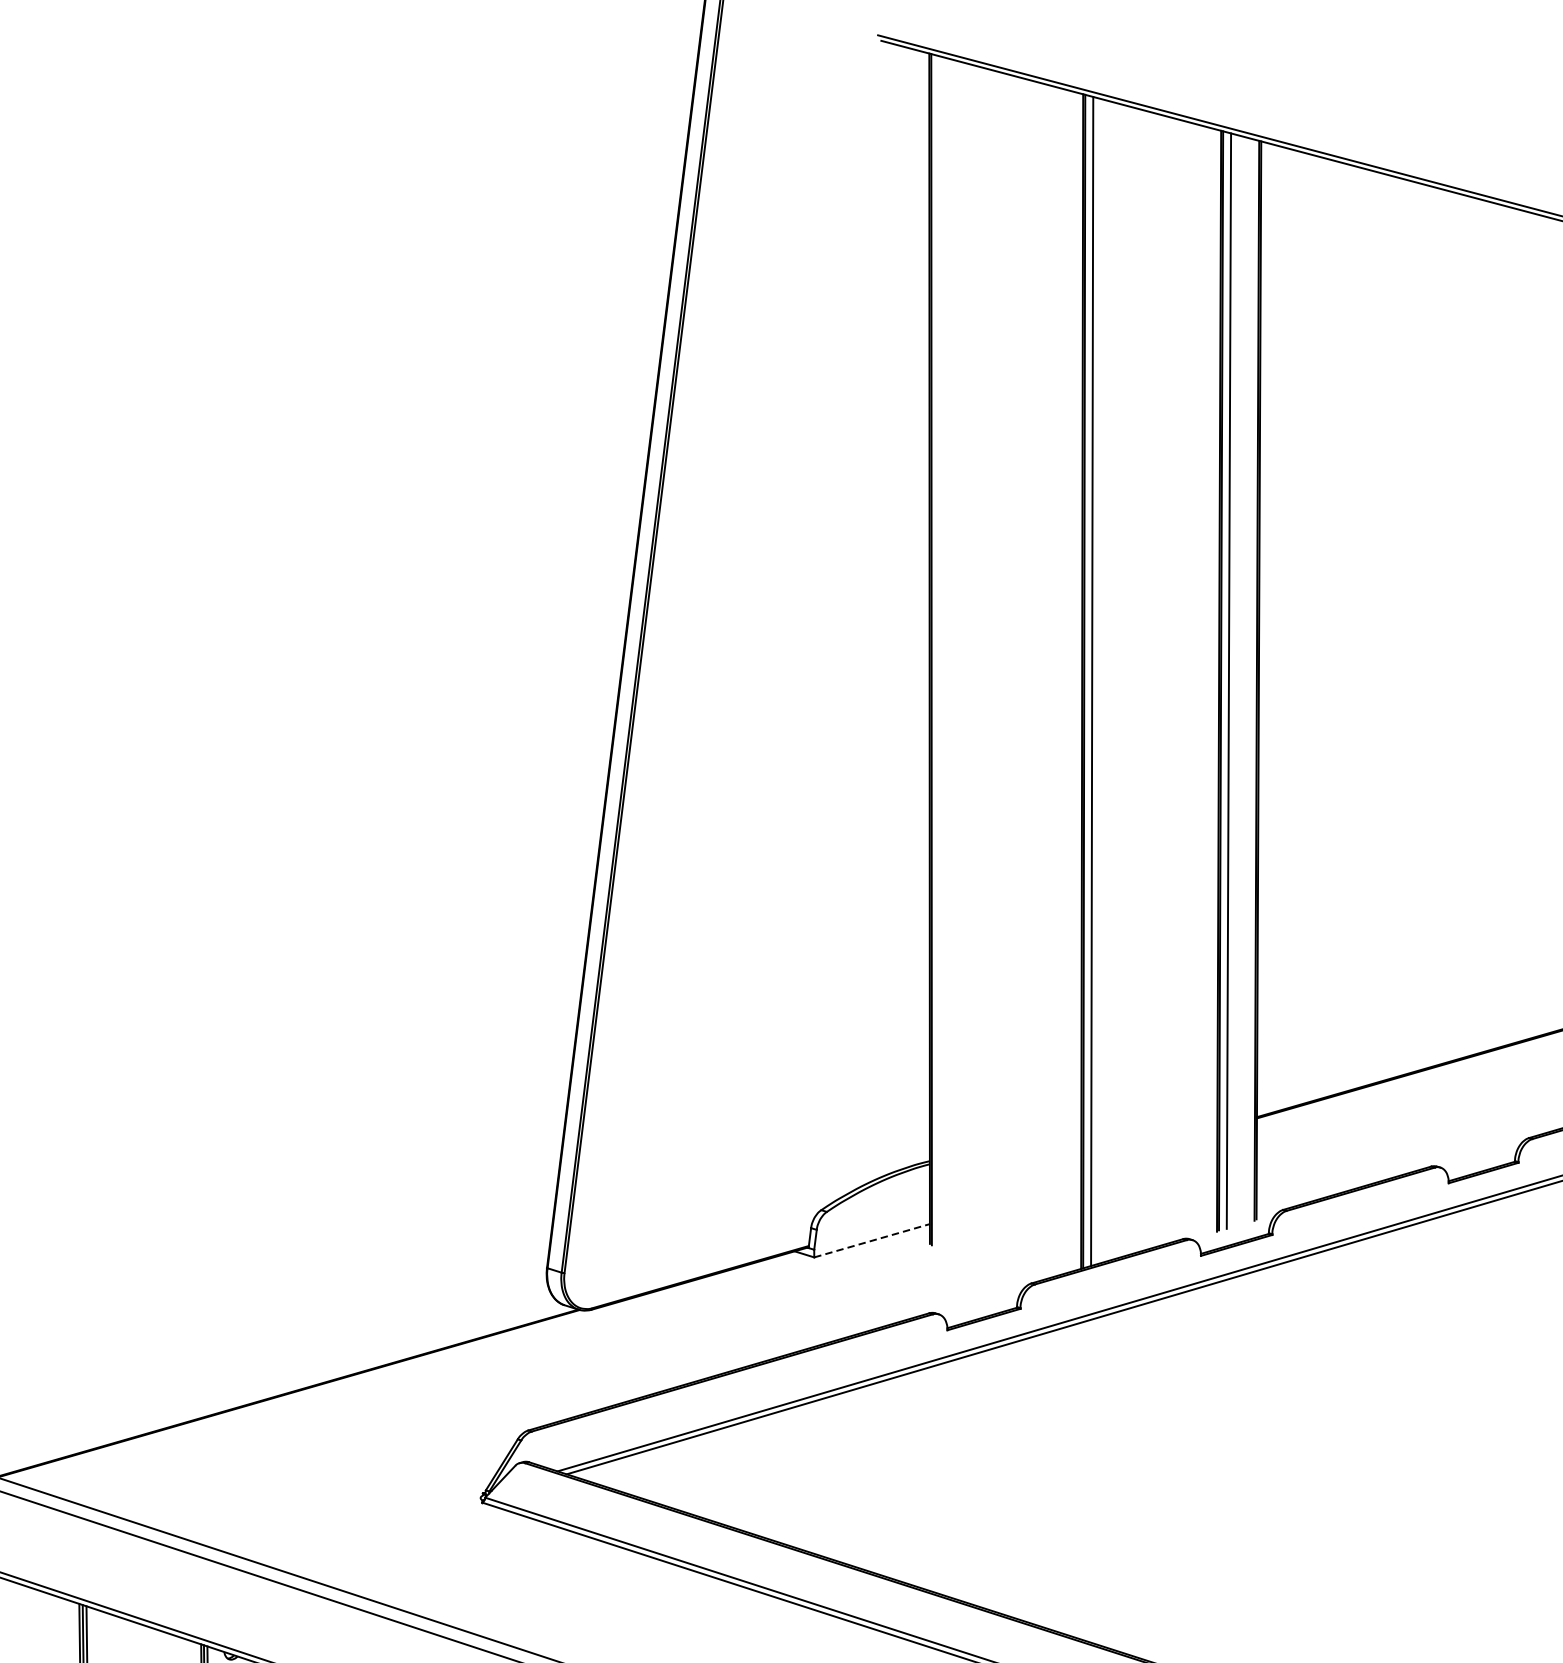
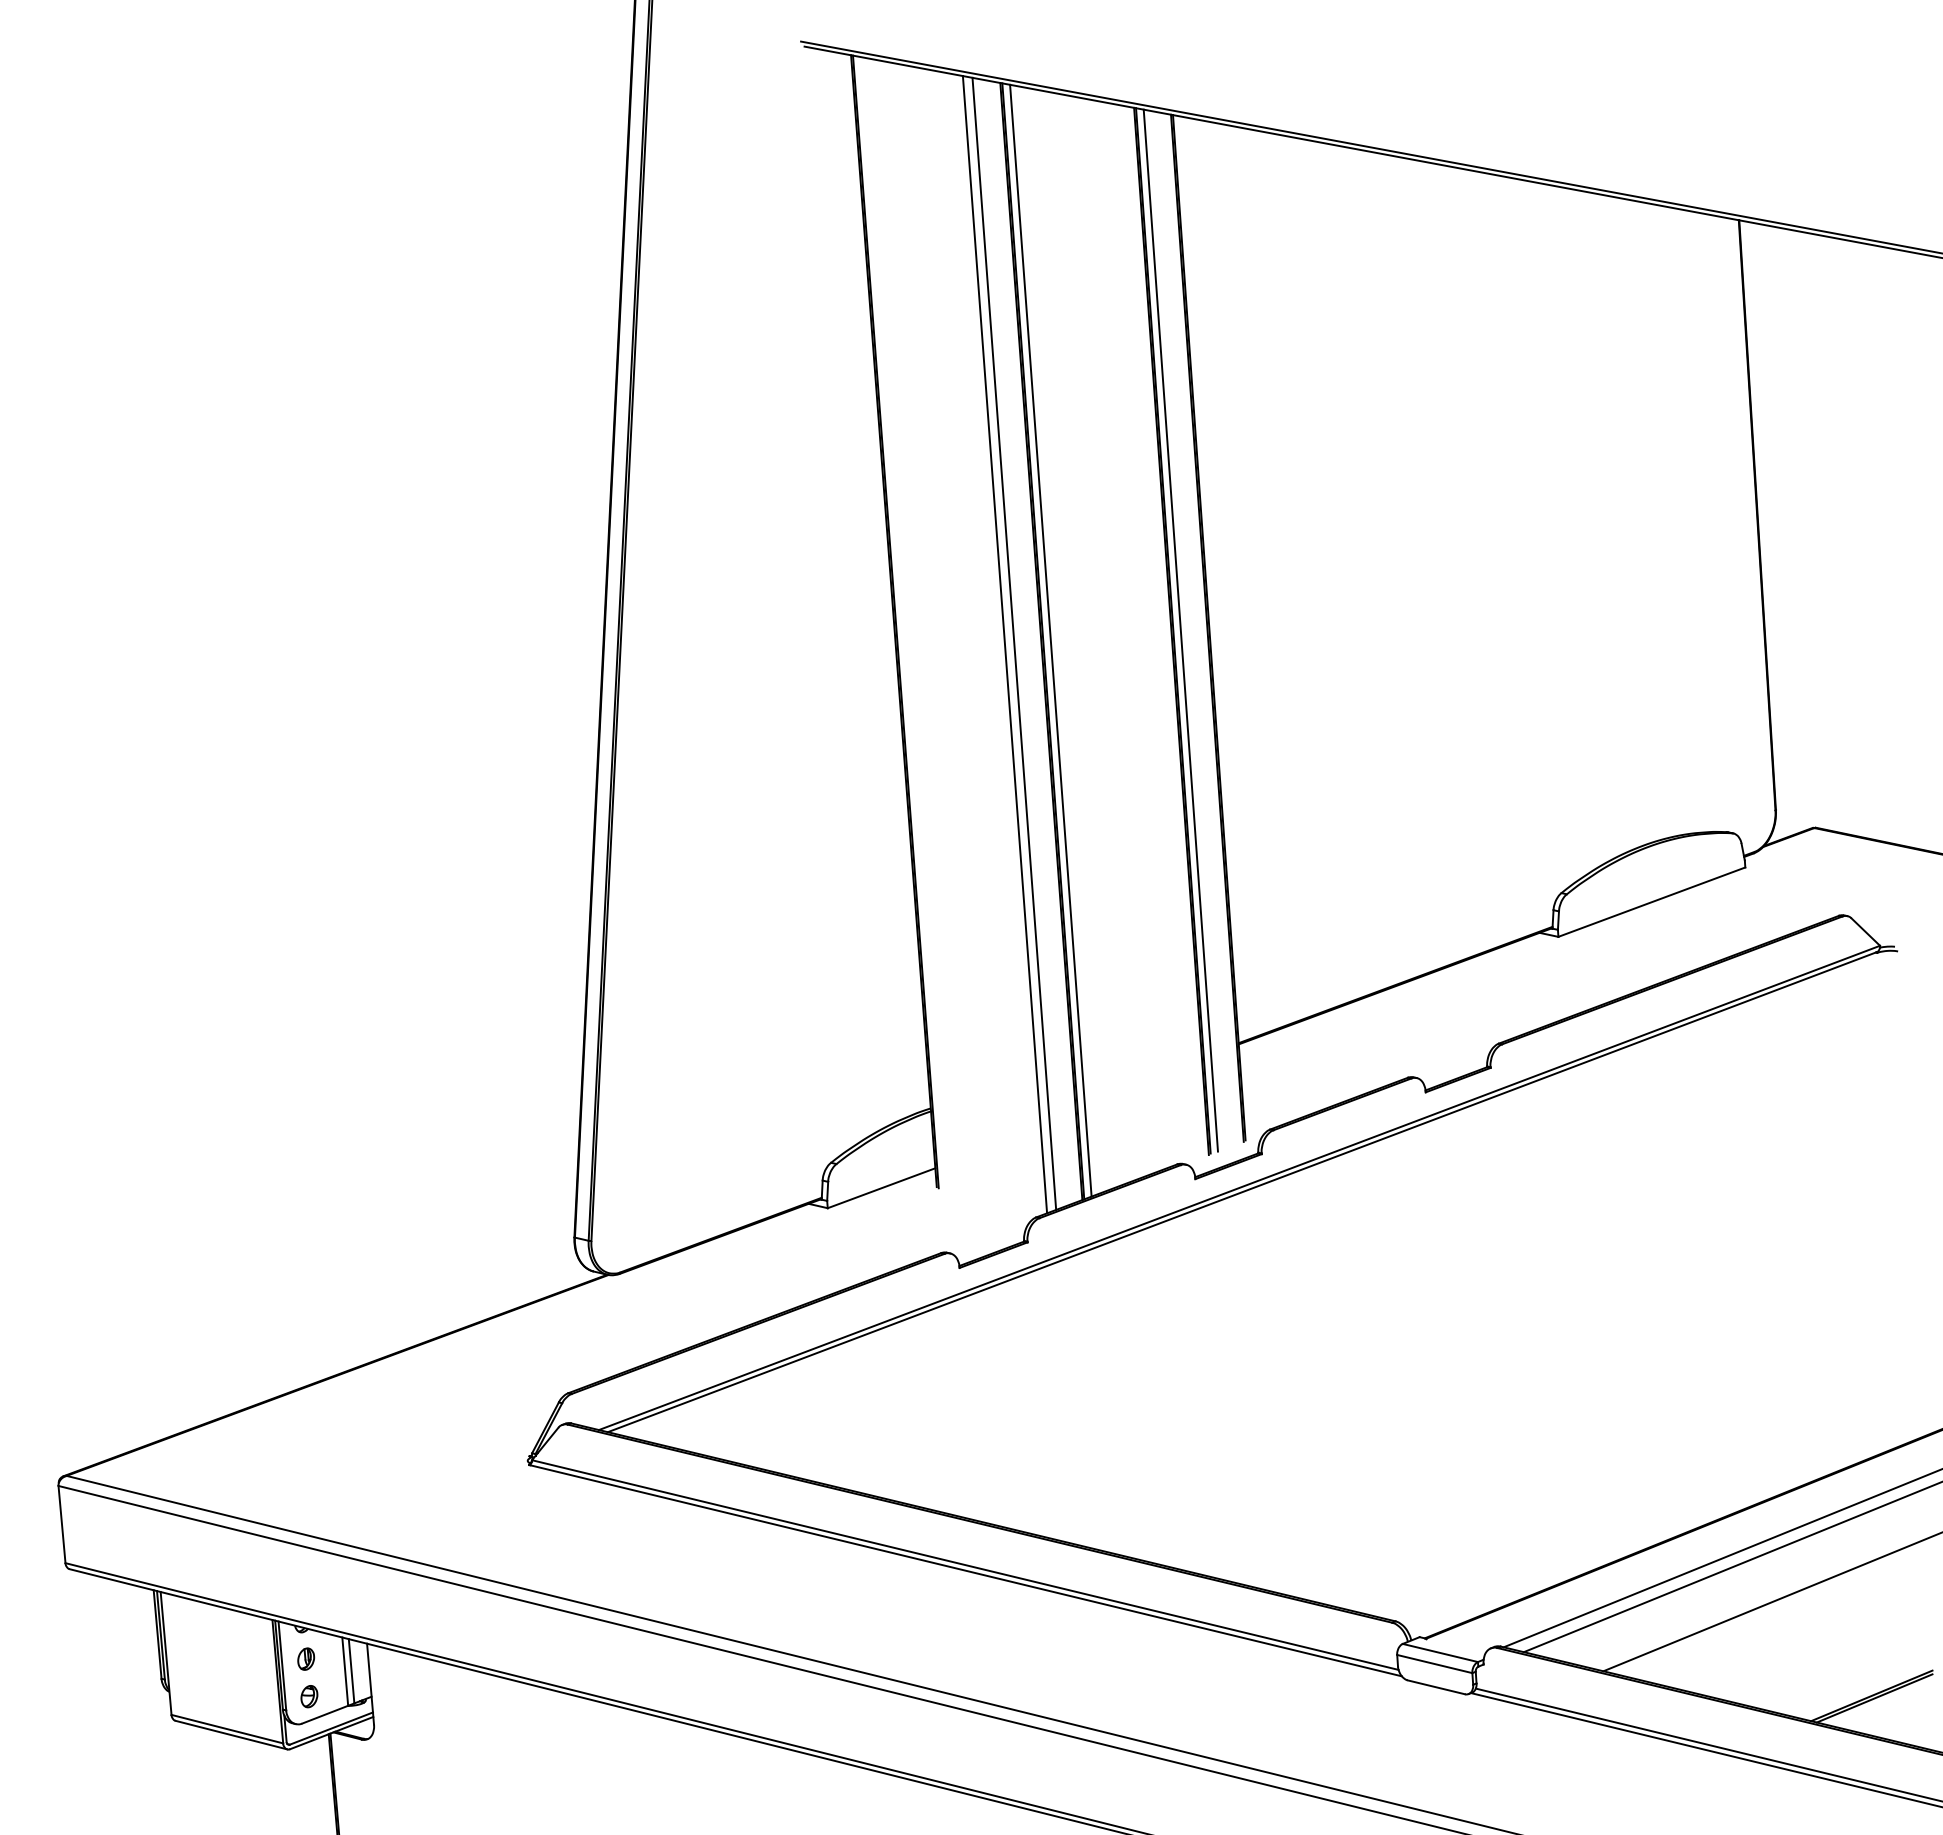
line: (1043, 681) -> (1004, 644), added
line: (1053, 681) -> (1014, 643), added
line: (873, 1241) -> (882, 1188), dashed -> solid

